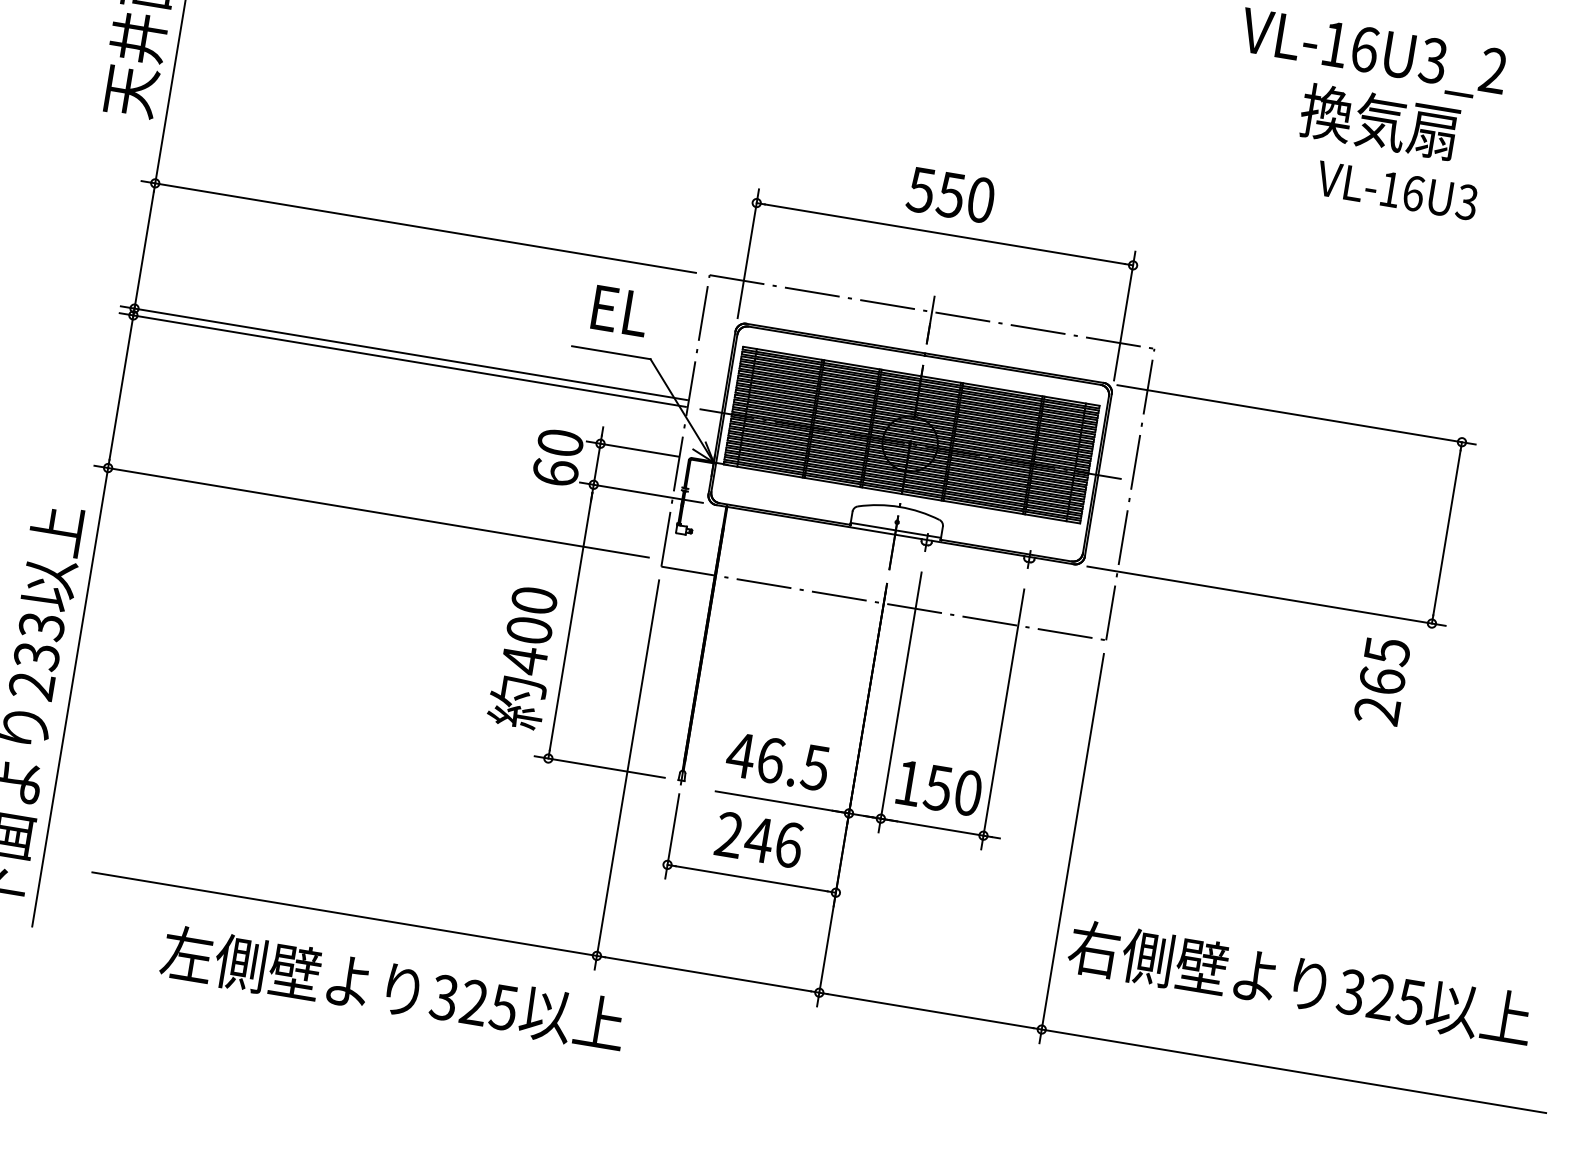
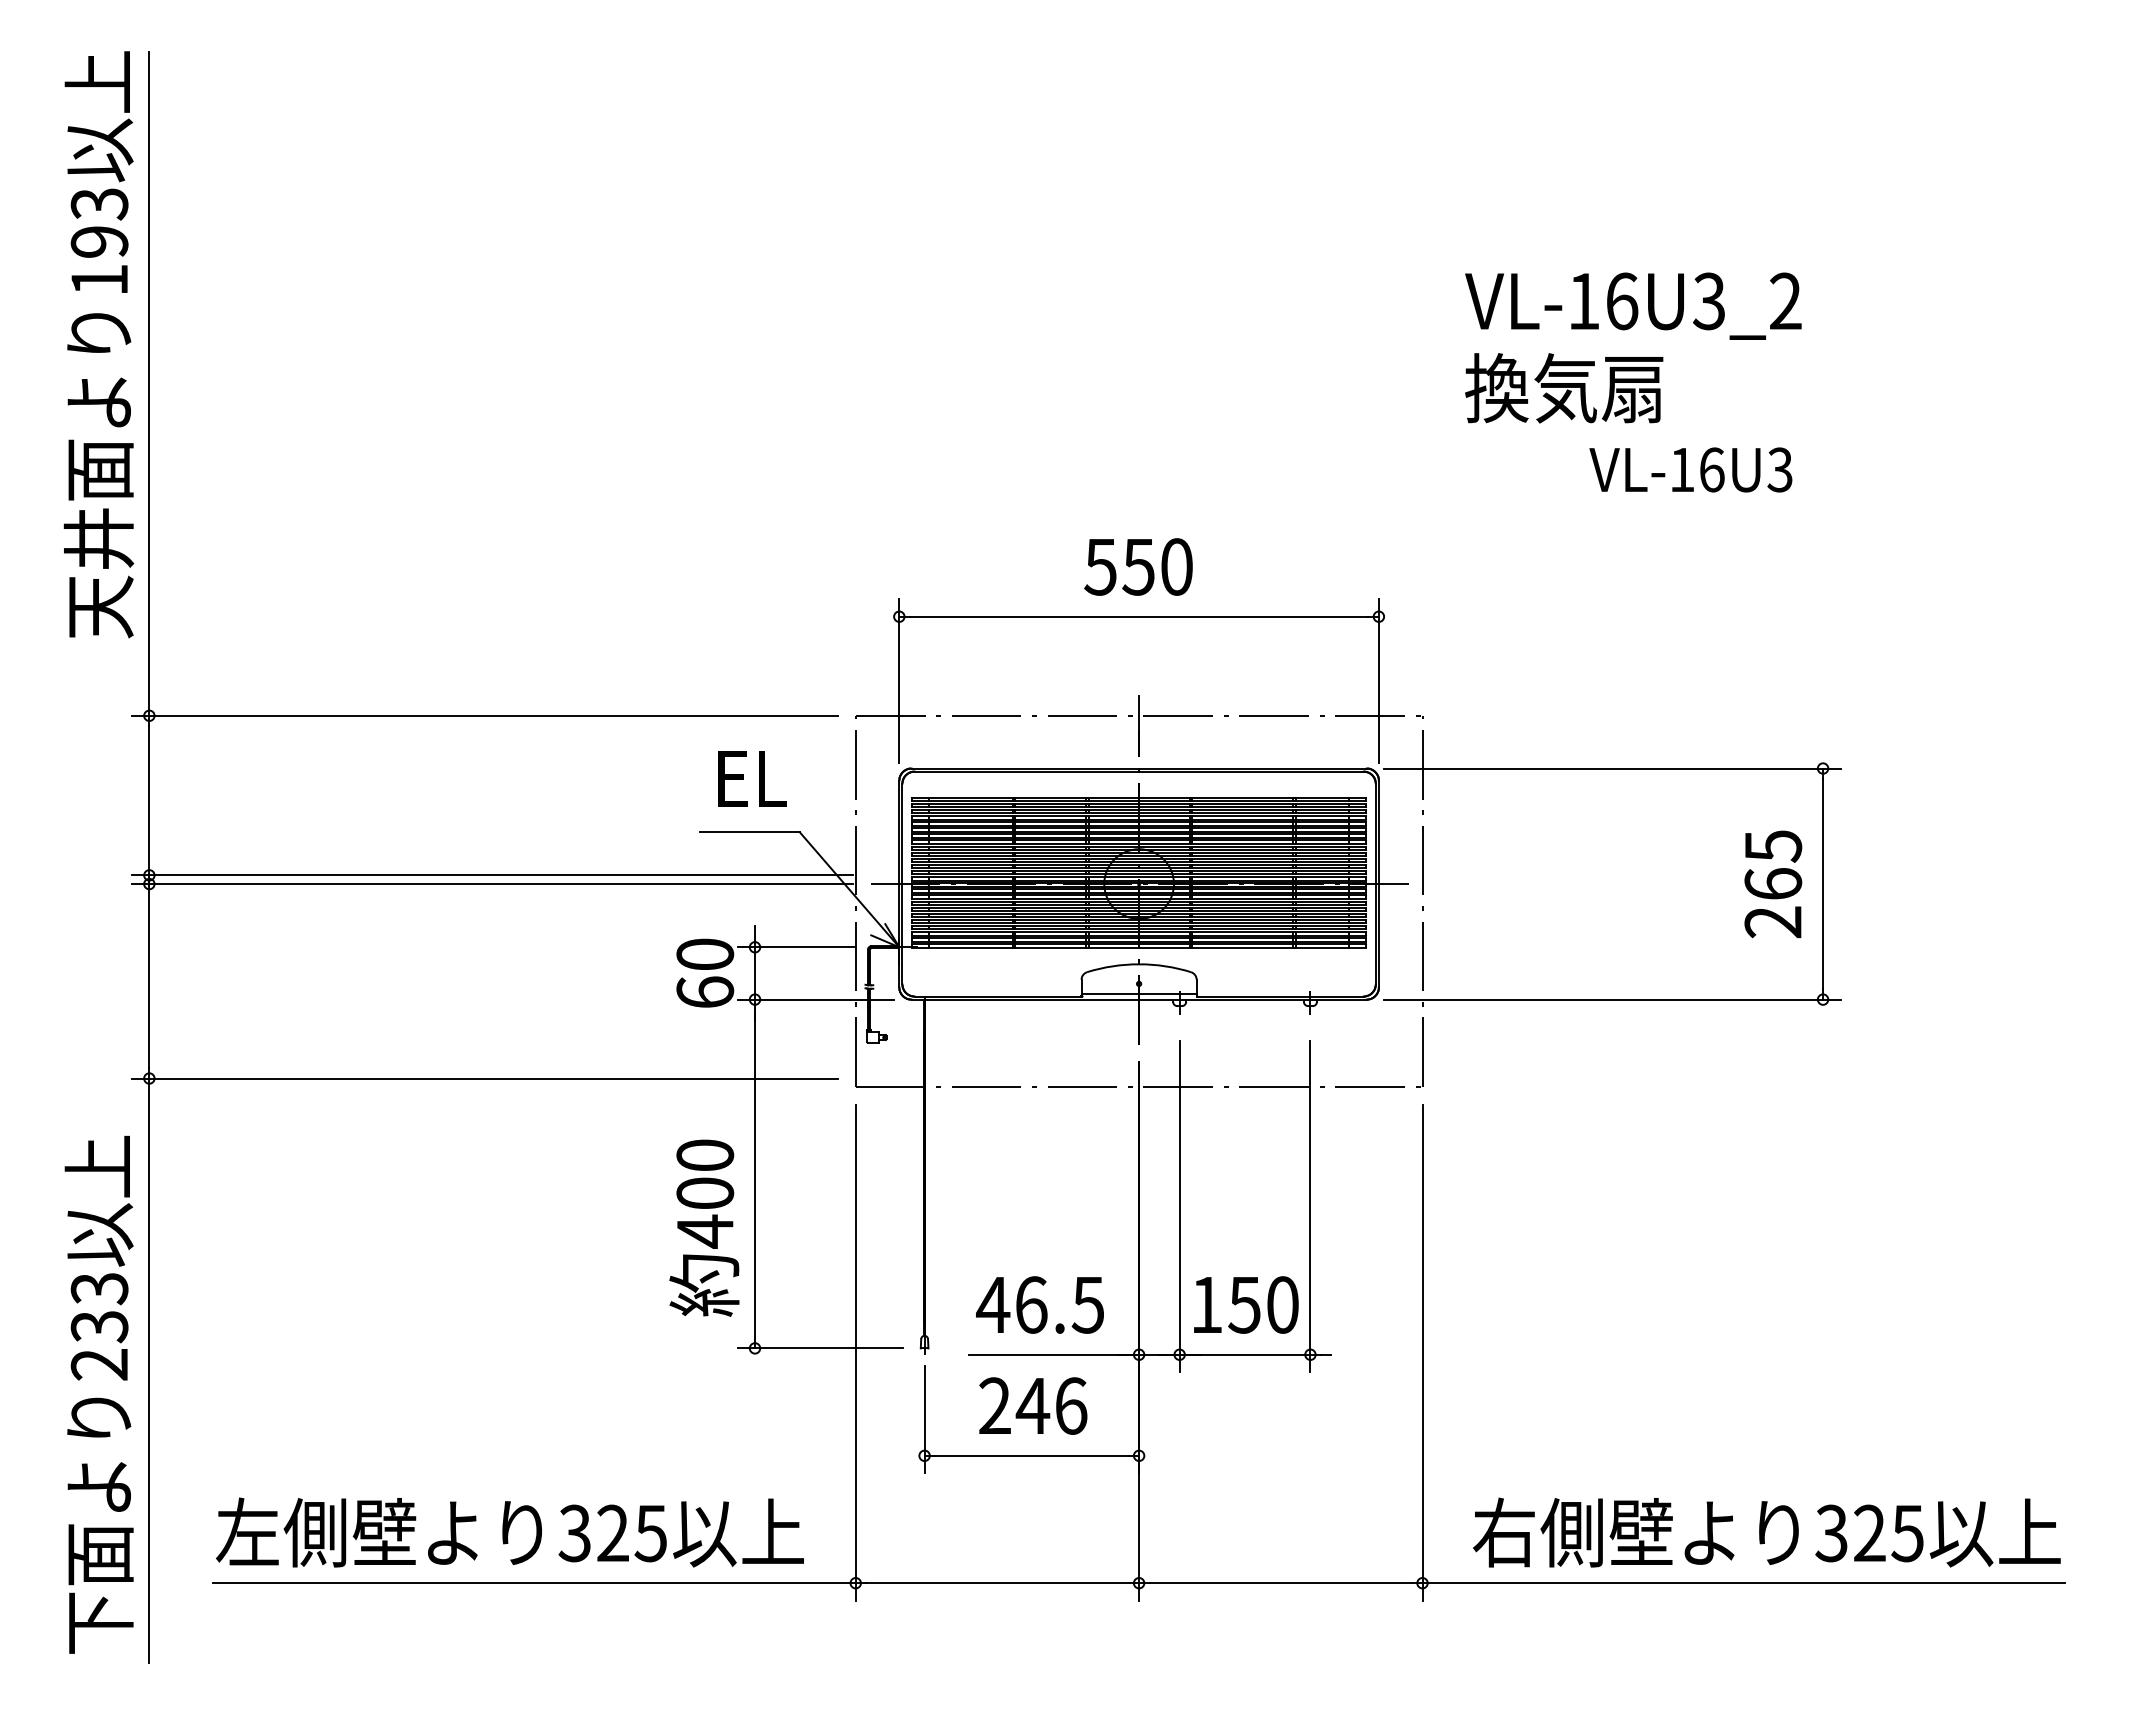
text: (1379, 122) -> (1564, 388), moved
text: (1382, 681) -> (1773, 884), moved
text: (1300, 983) -> (1766, 1532), moved
text: (392, 988) -> (509, 1532), moved

